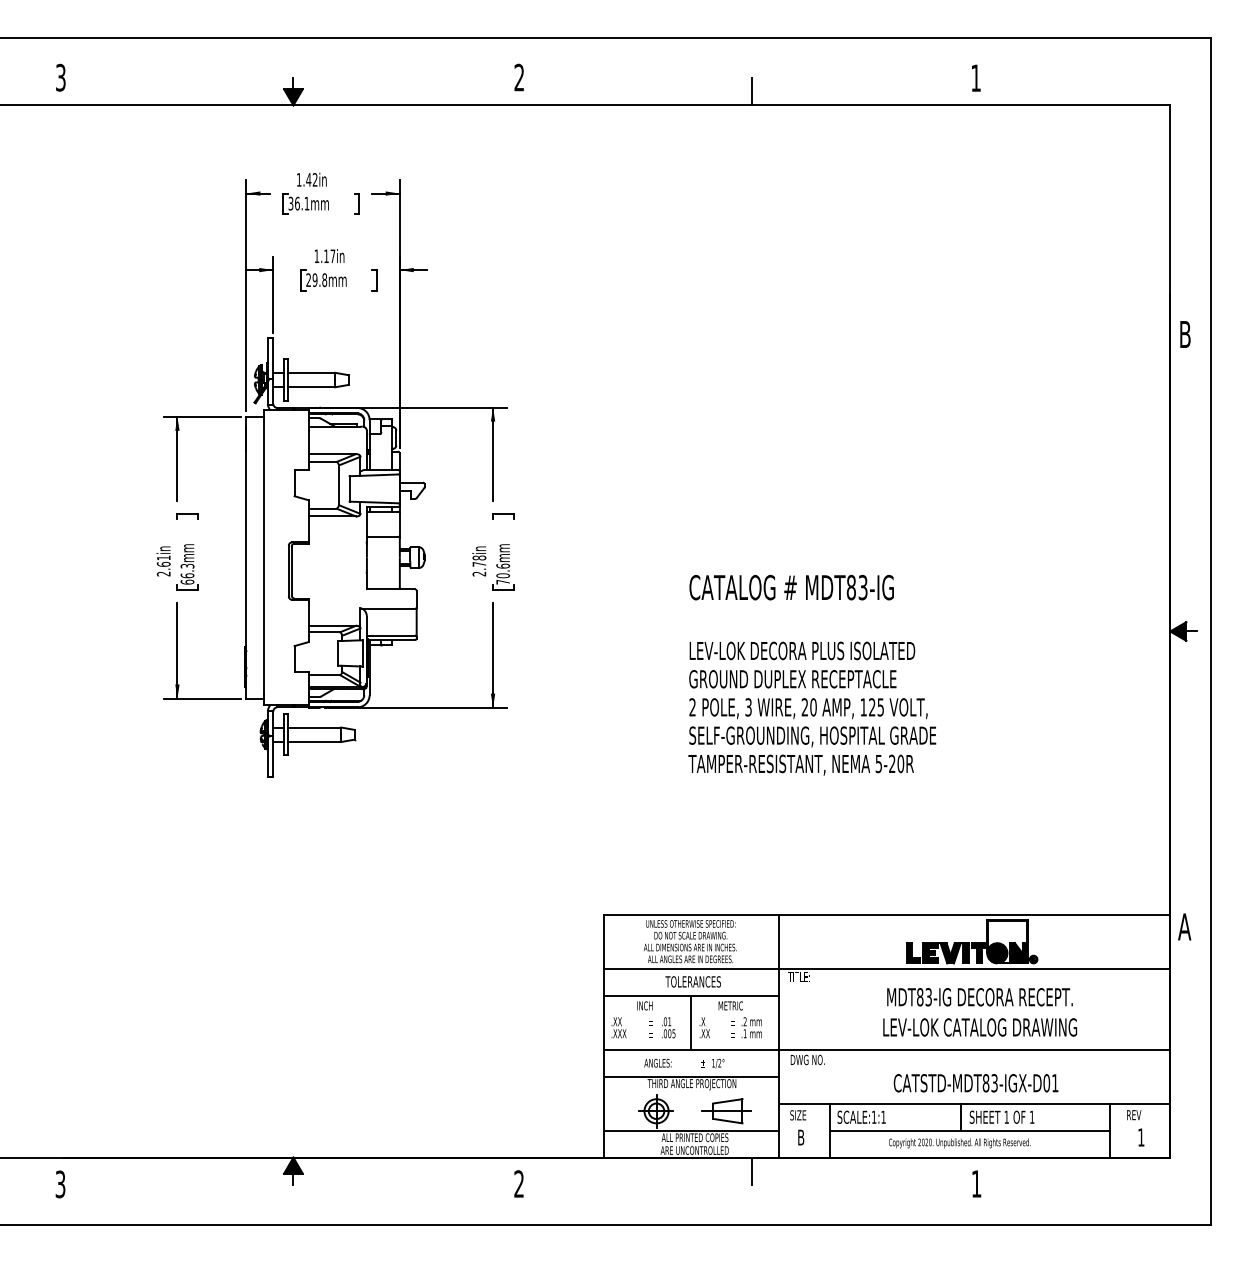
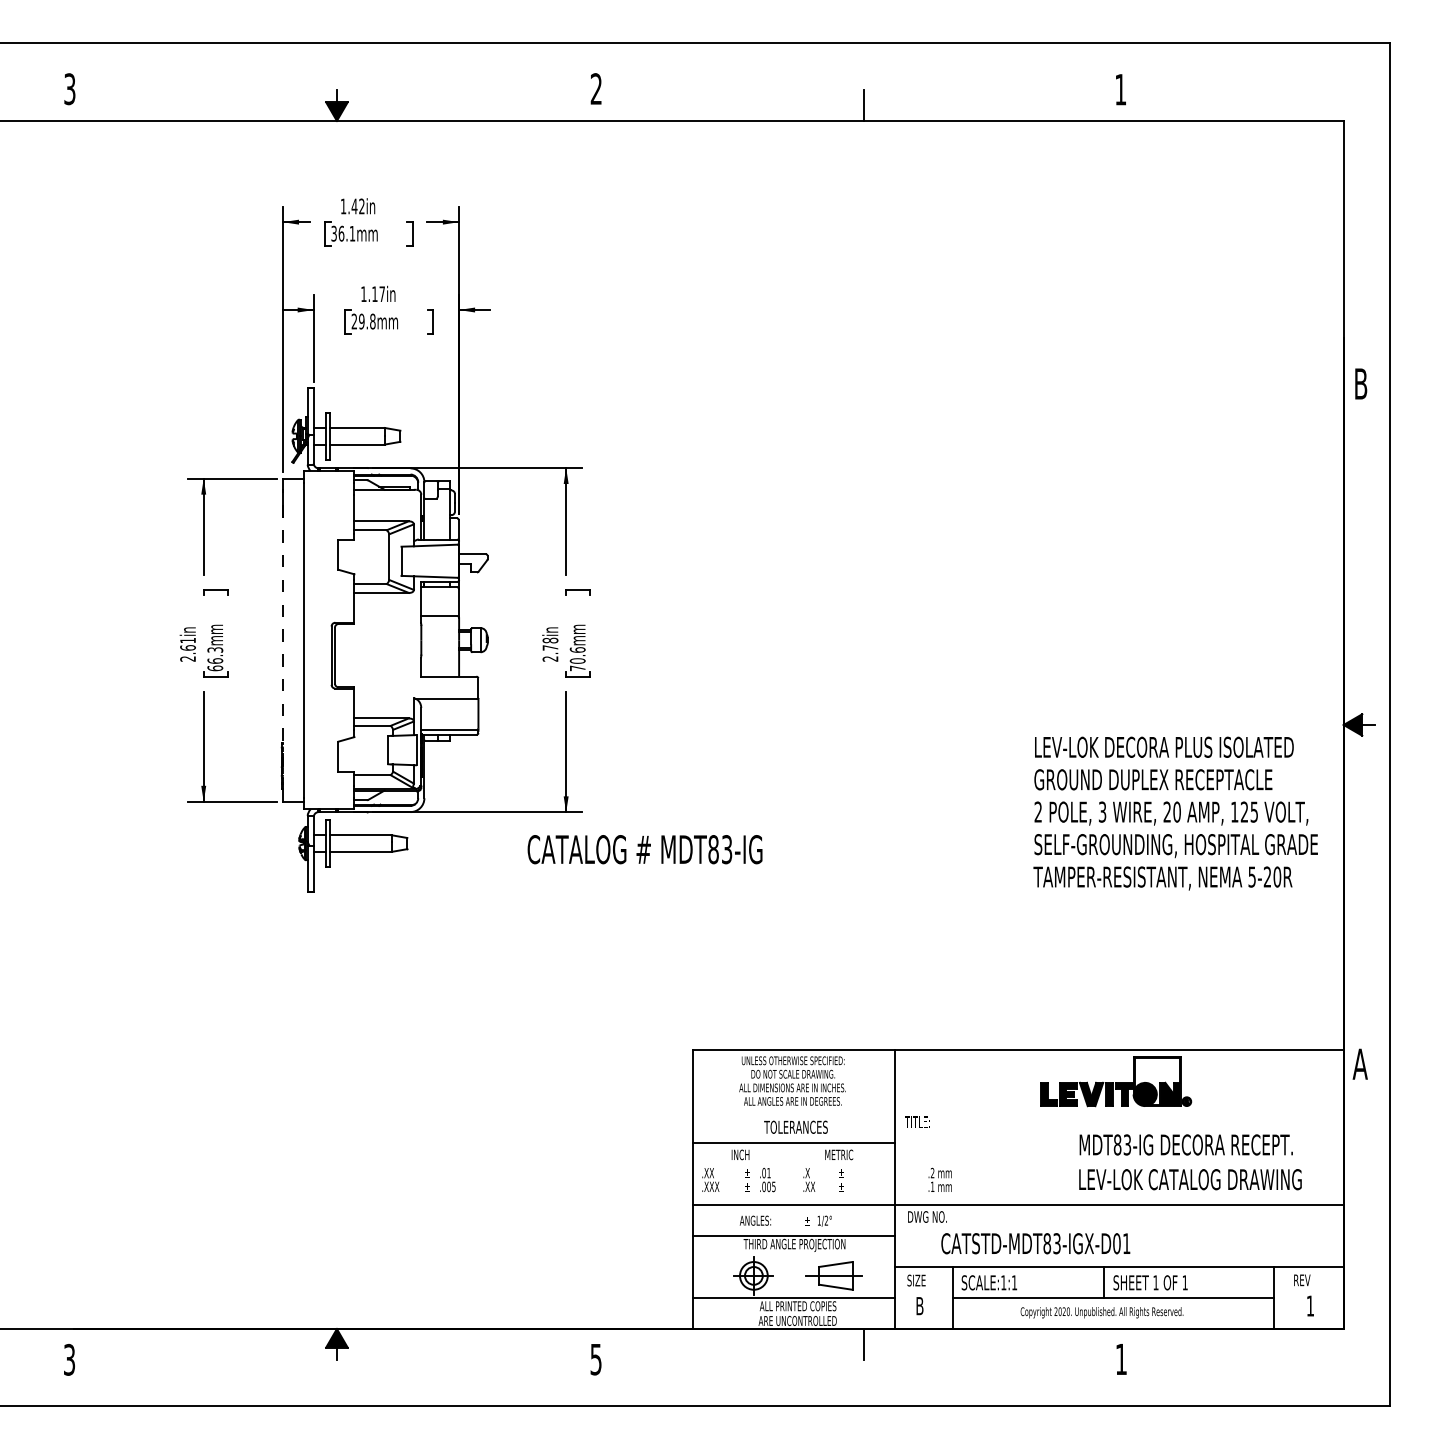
line: (246, 557) -> (282, 639), solid -> dashed
text: (791, 587) -> (644, 849), moved
text: (812, 708) -> (1175, 813), moved
line: (887, 968) -> (1018, 1112), removed
text: (979, 996) -> (1185, 1144), moved
line: (691, 1022) -> (793, 1174), removed
text: (751, 1027) -> (939, 1179), moved
text: (980, 1027) -> (1190, 1179), moved
text: (975, 1083) -> (1035, 1243), moved
text: (518, 1184) -> (595, 1359), 2 -> 5

